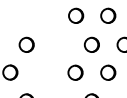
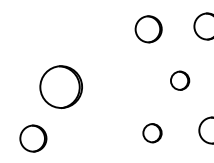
circle: (26, 44) -> (60, 85), size x1.6
circle: (91, 44) -> (179, 80), size x0.7
circle: (75, 72) -> (152, 132), size x0.7

